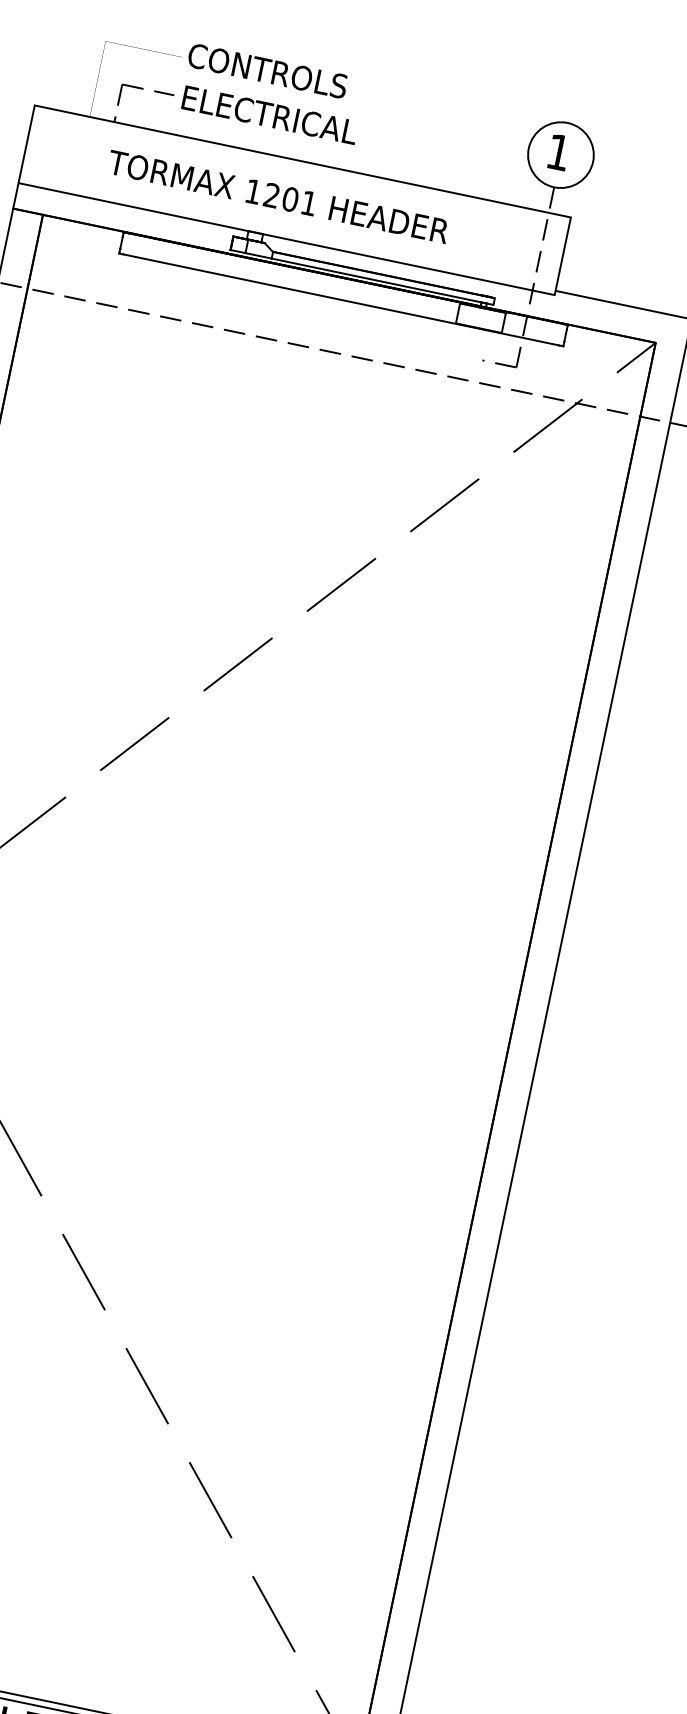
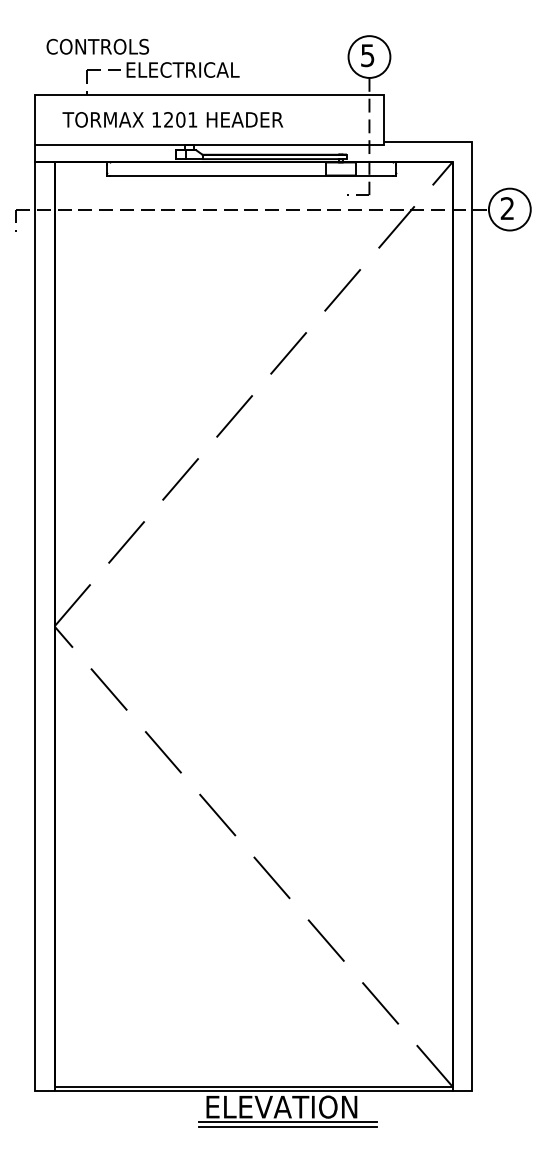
text: (267, 70) -> (97, 46), moved
text: (558, 152) -> (367, 55), 1 -> 5
text: (277, 196) -> (172, 119), moved

